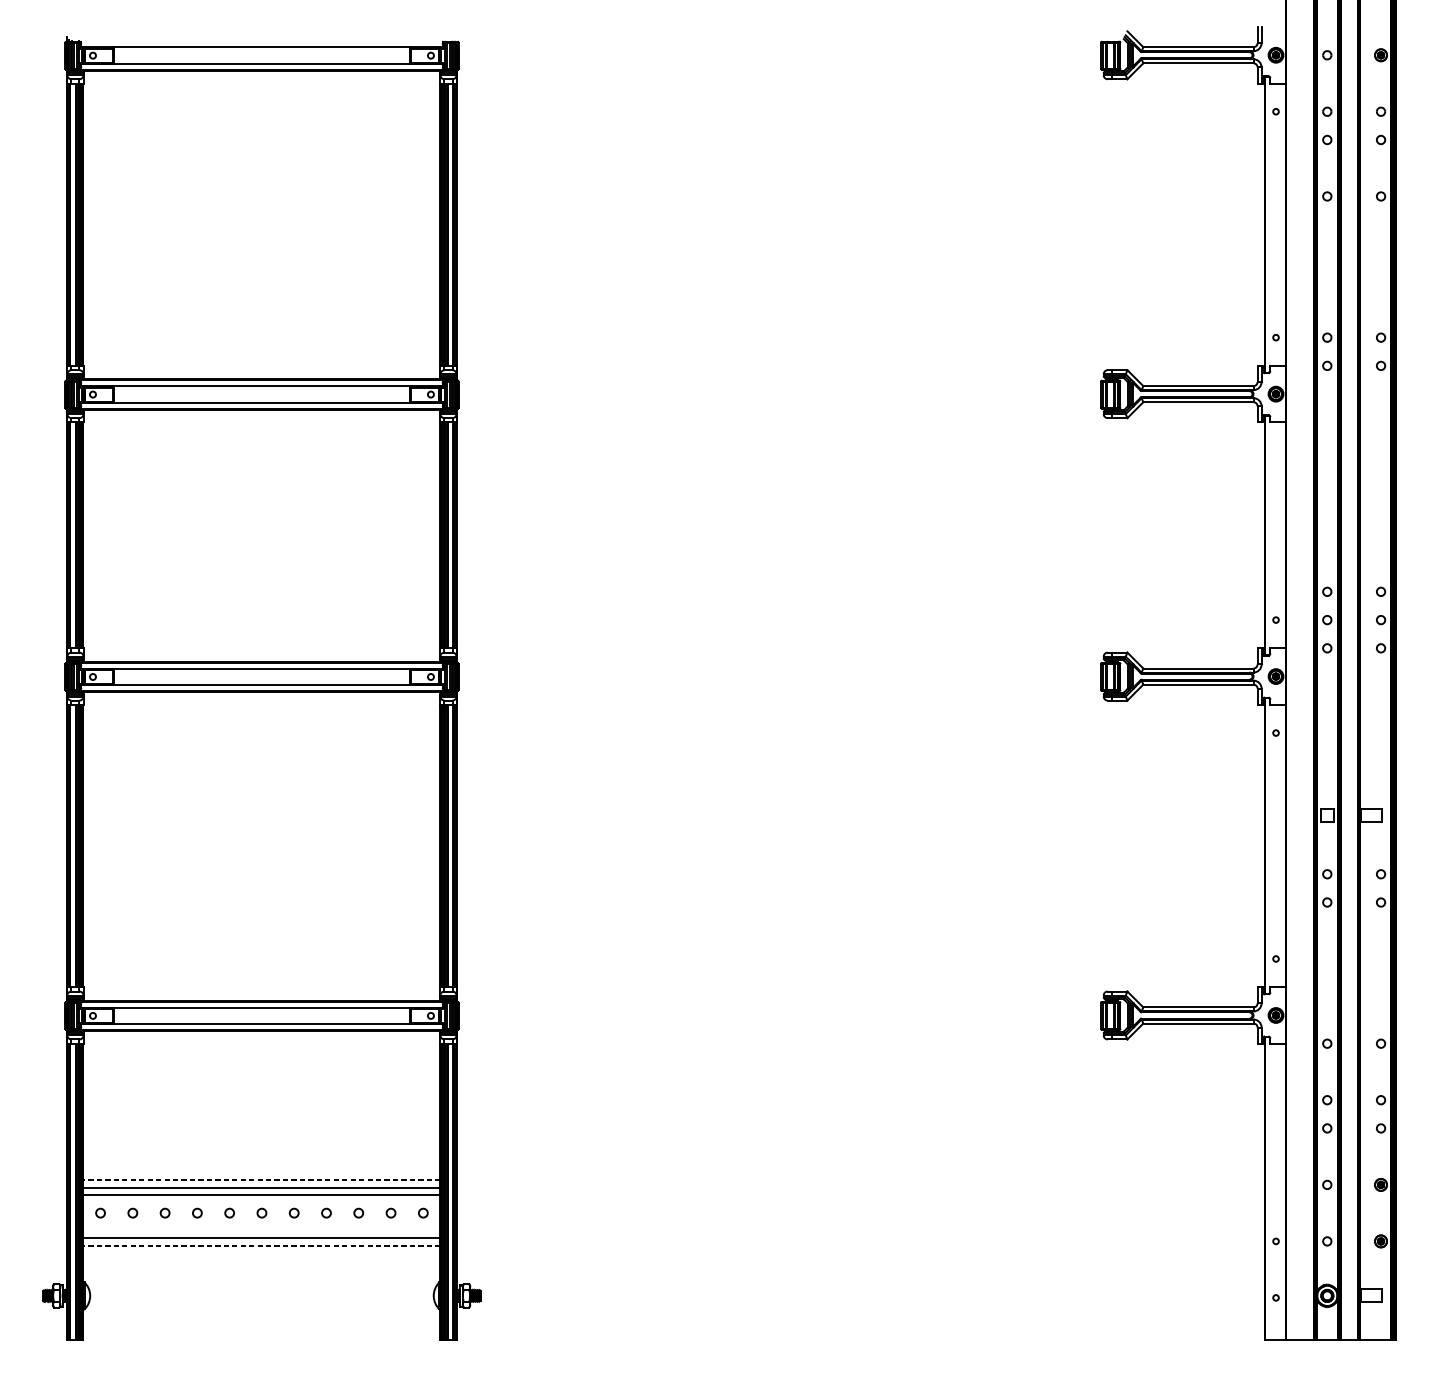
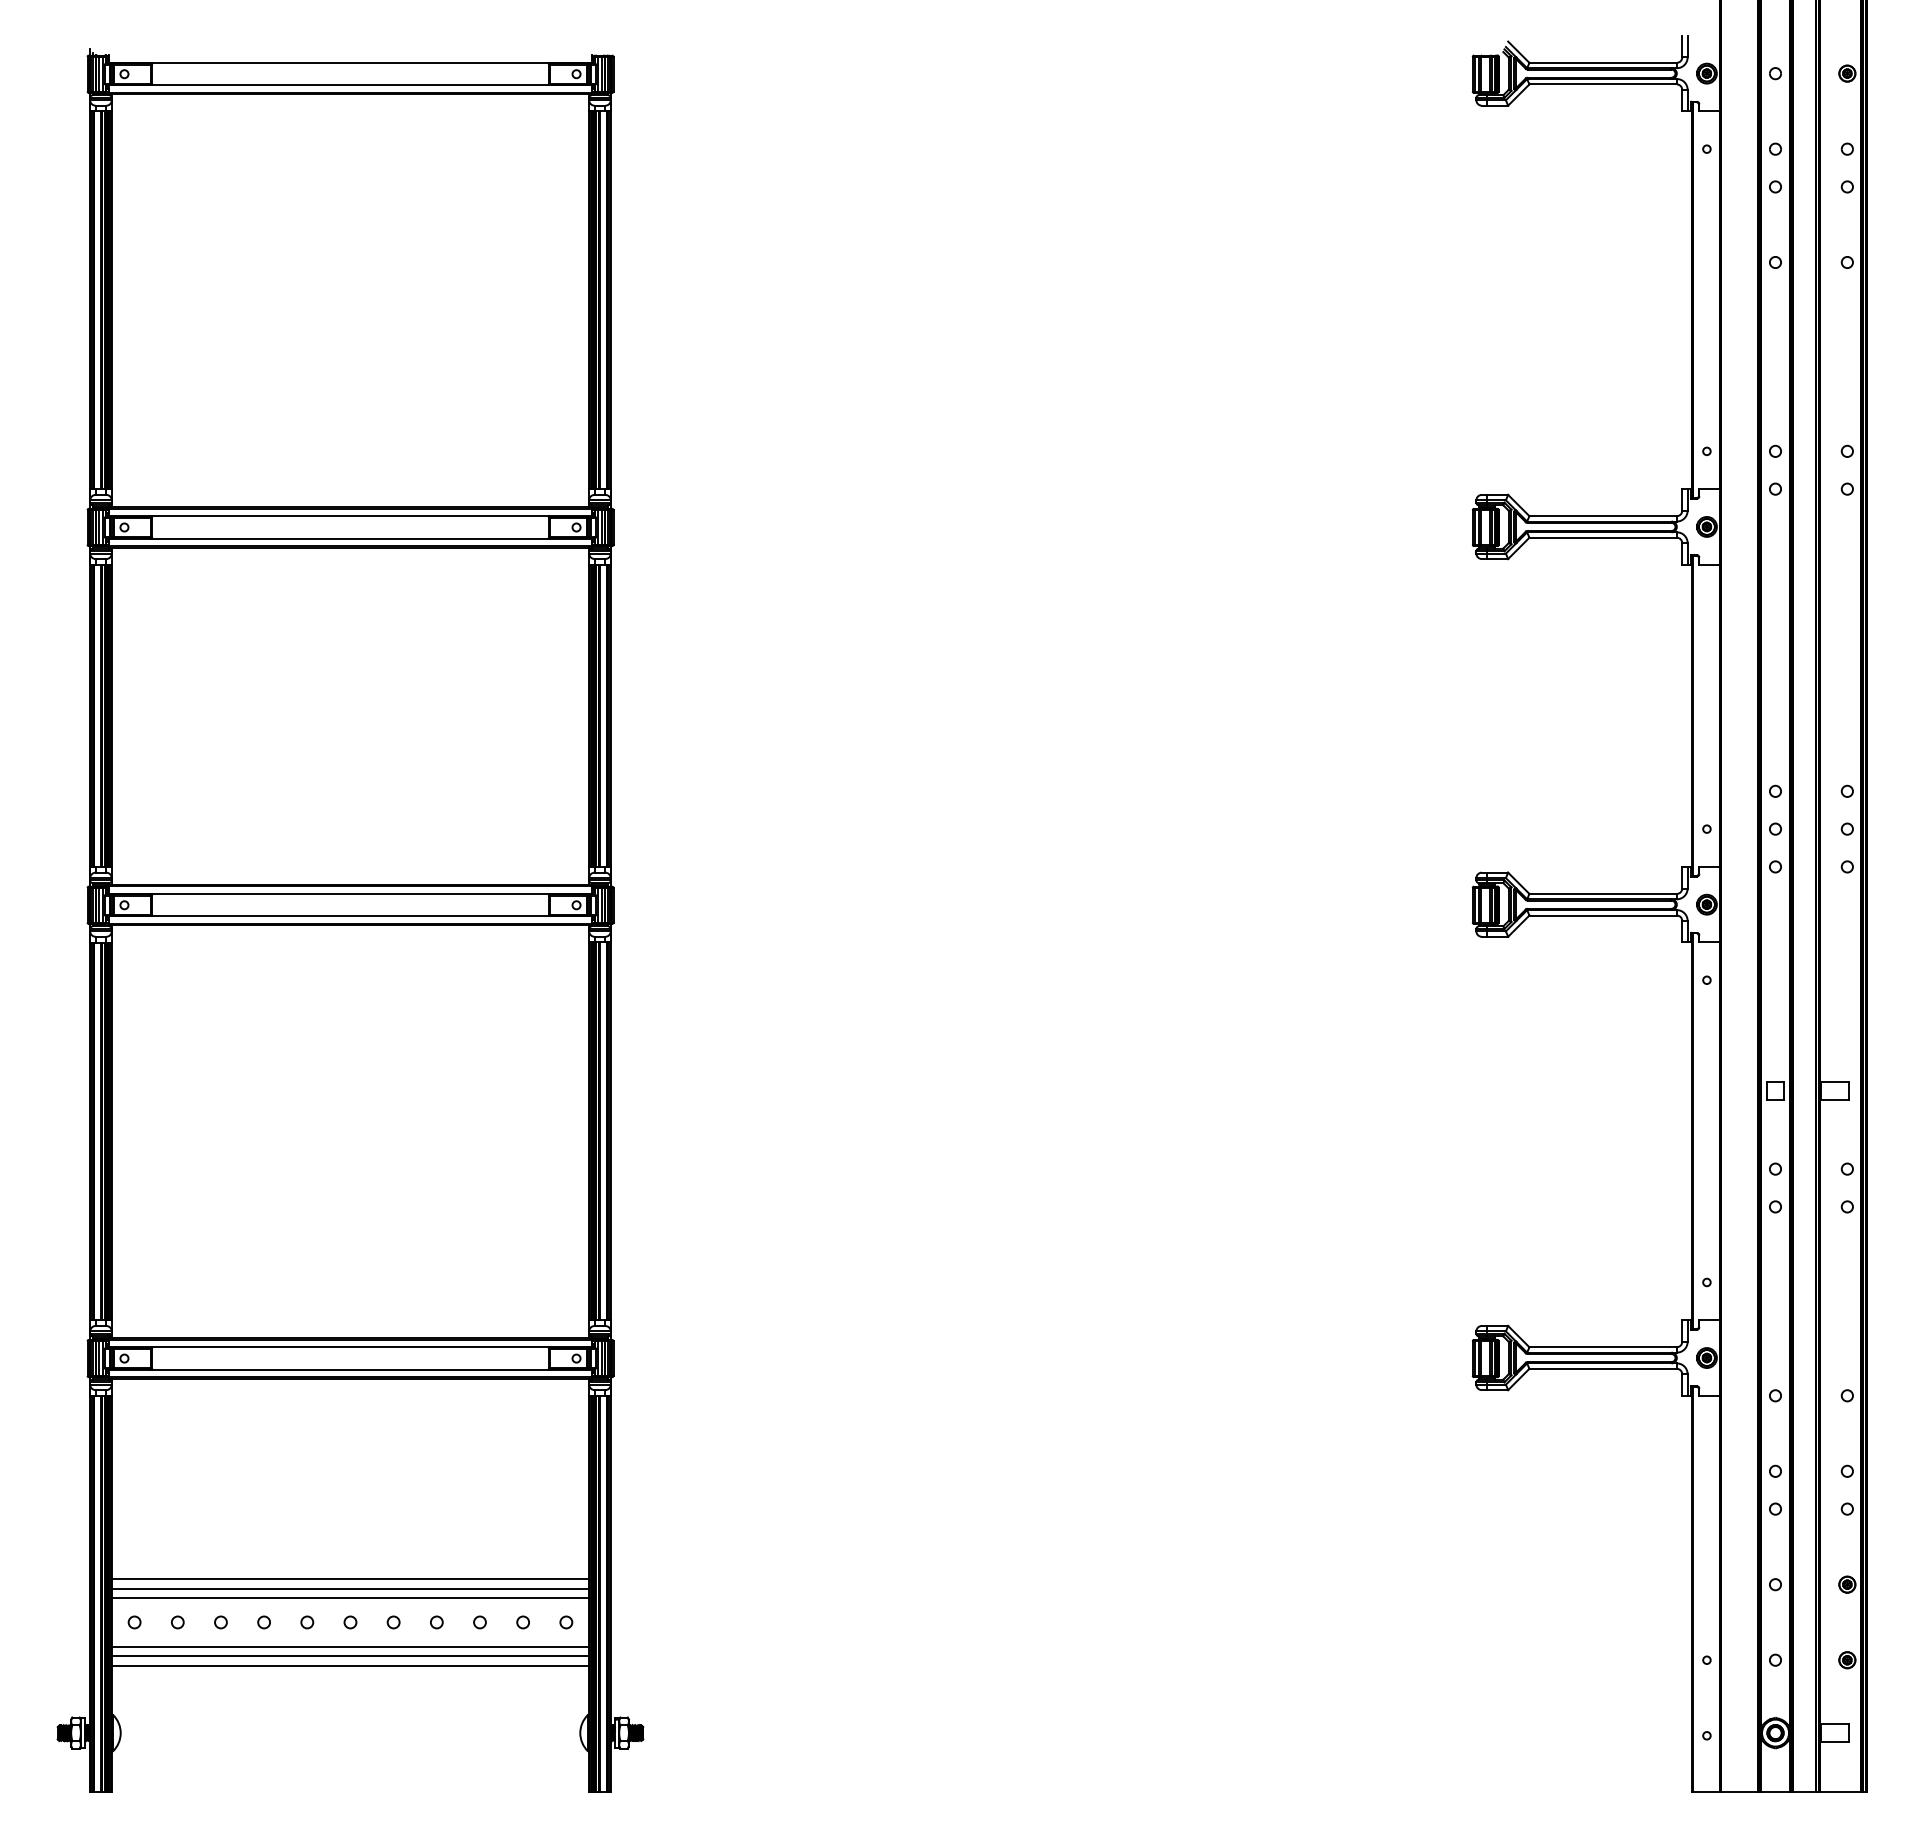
line: (261, 1180) -> (350, 1578), dashed -> solid
line: (261, 1231) -> (350, 1647), added
line: (261, 1246) -> (350, 1666), dashed -> solid

